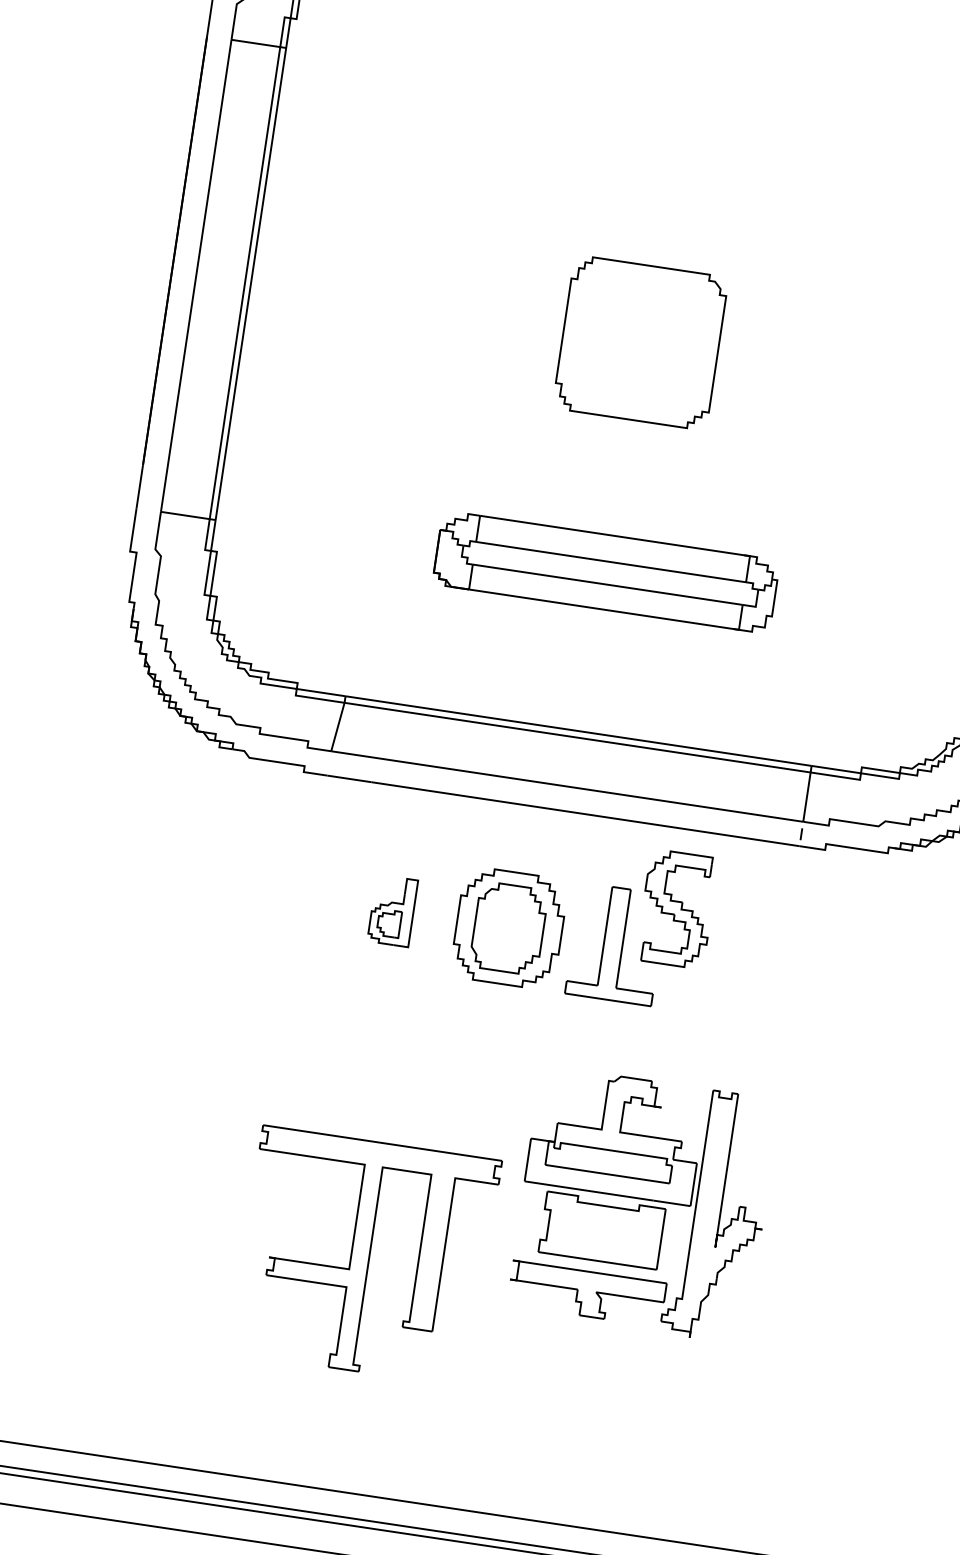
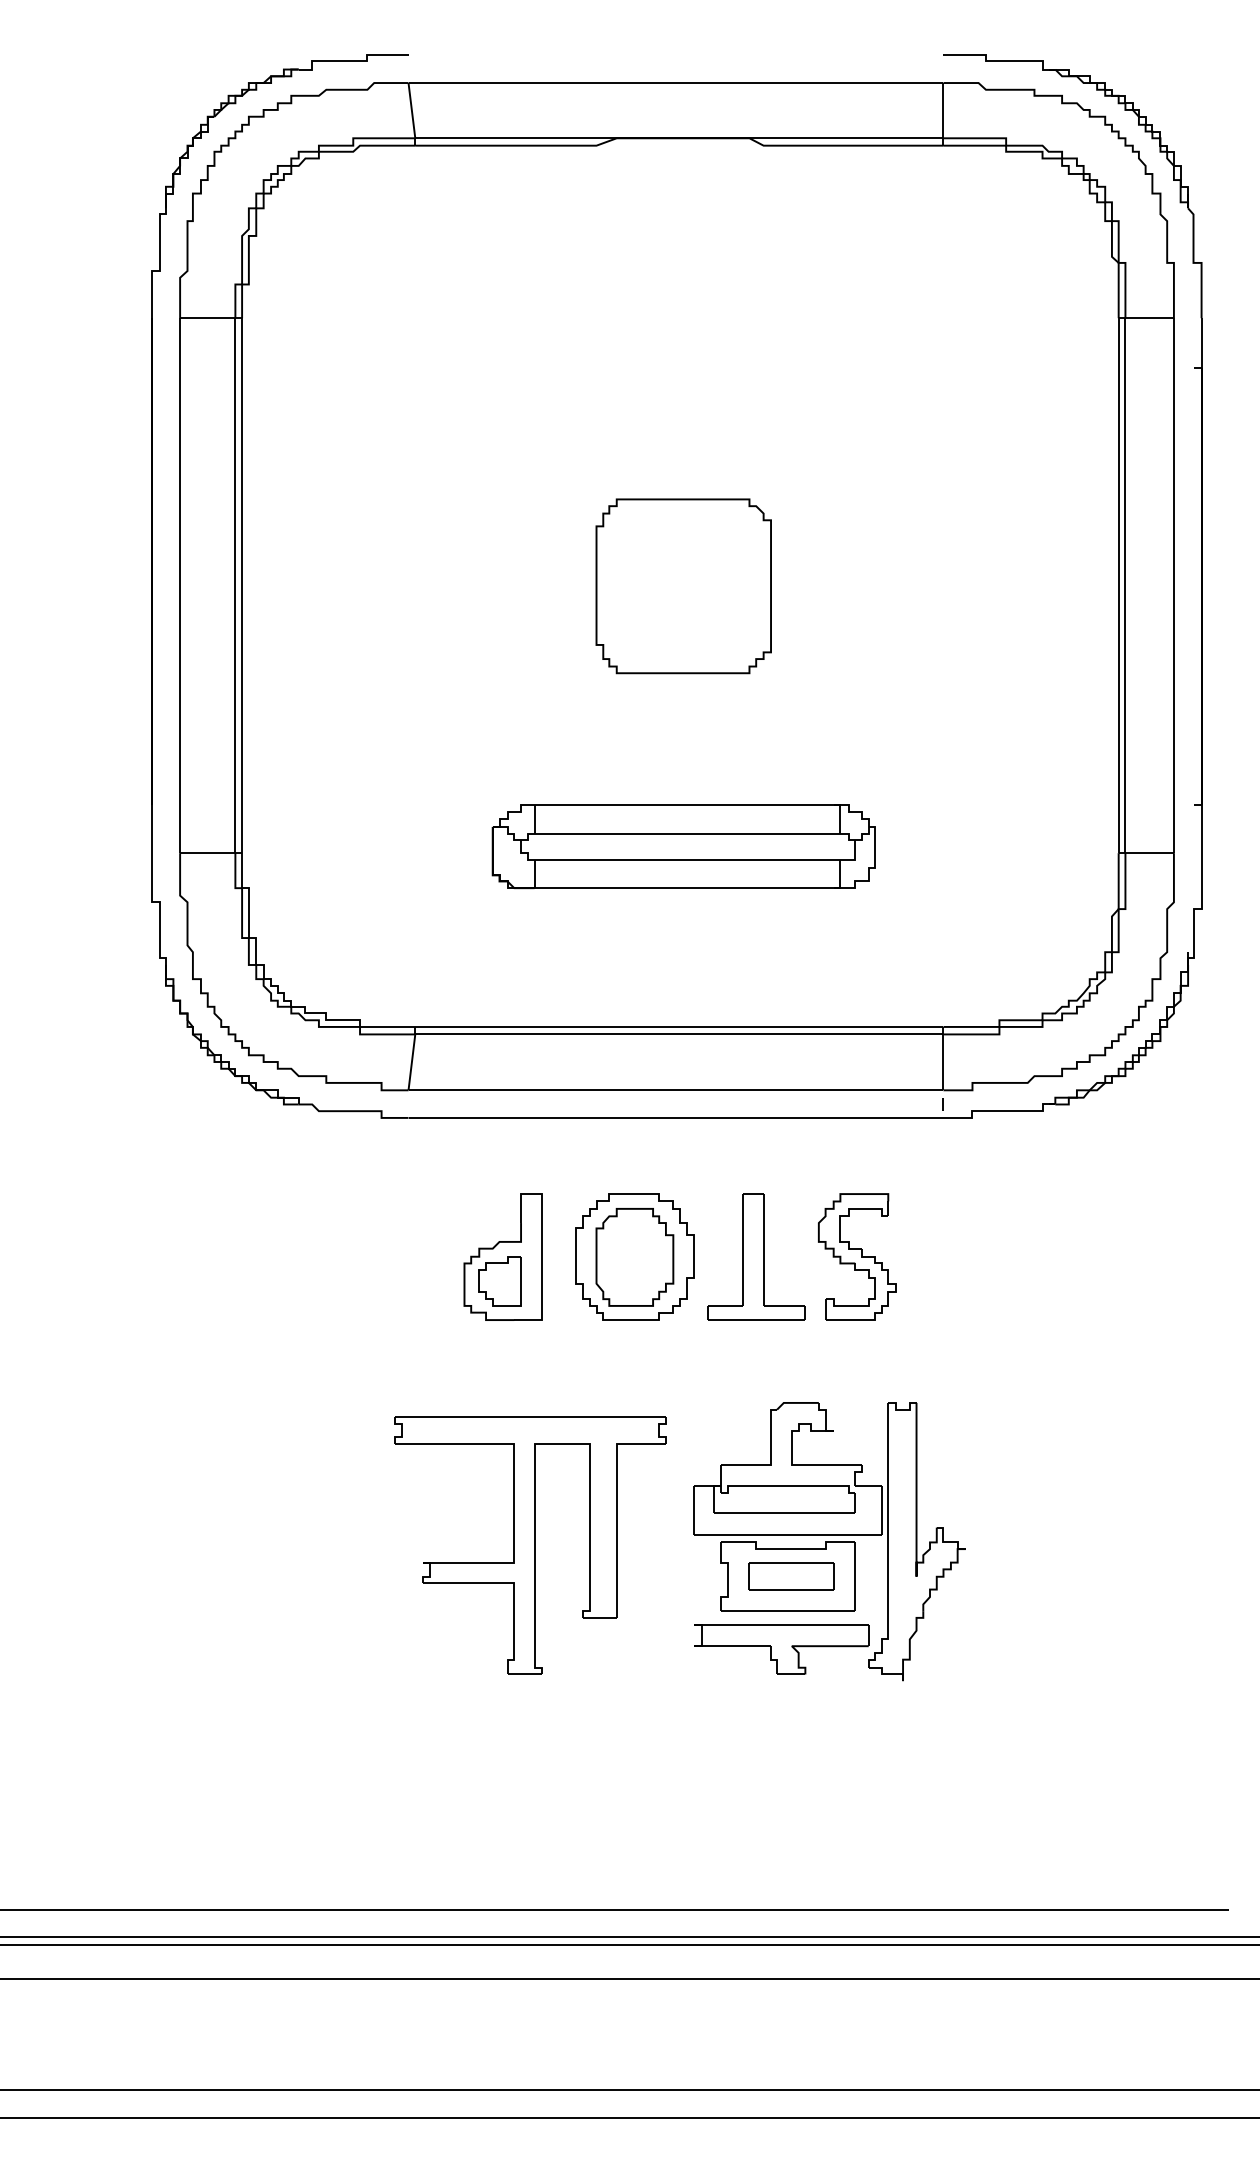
part: (677, 908) -> (857, 1256), moved
part: (392, 910) -> (502, 1256), size x1.67
part: (605, 1230) -> (791, 1576), added
part: (365, 1256) -> (530, 1545), moved

